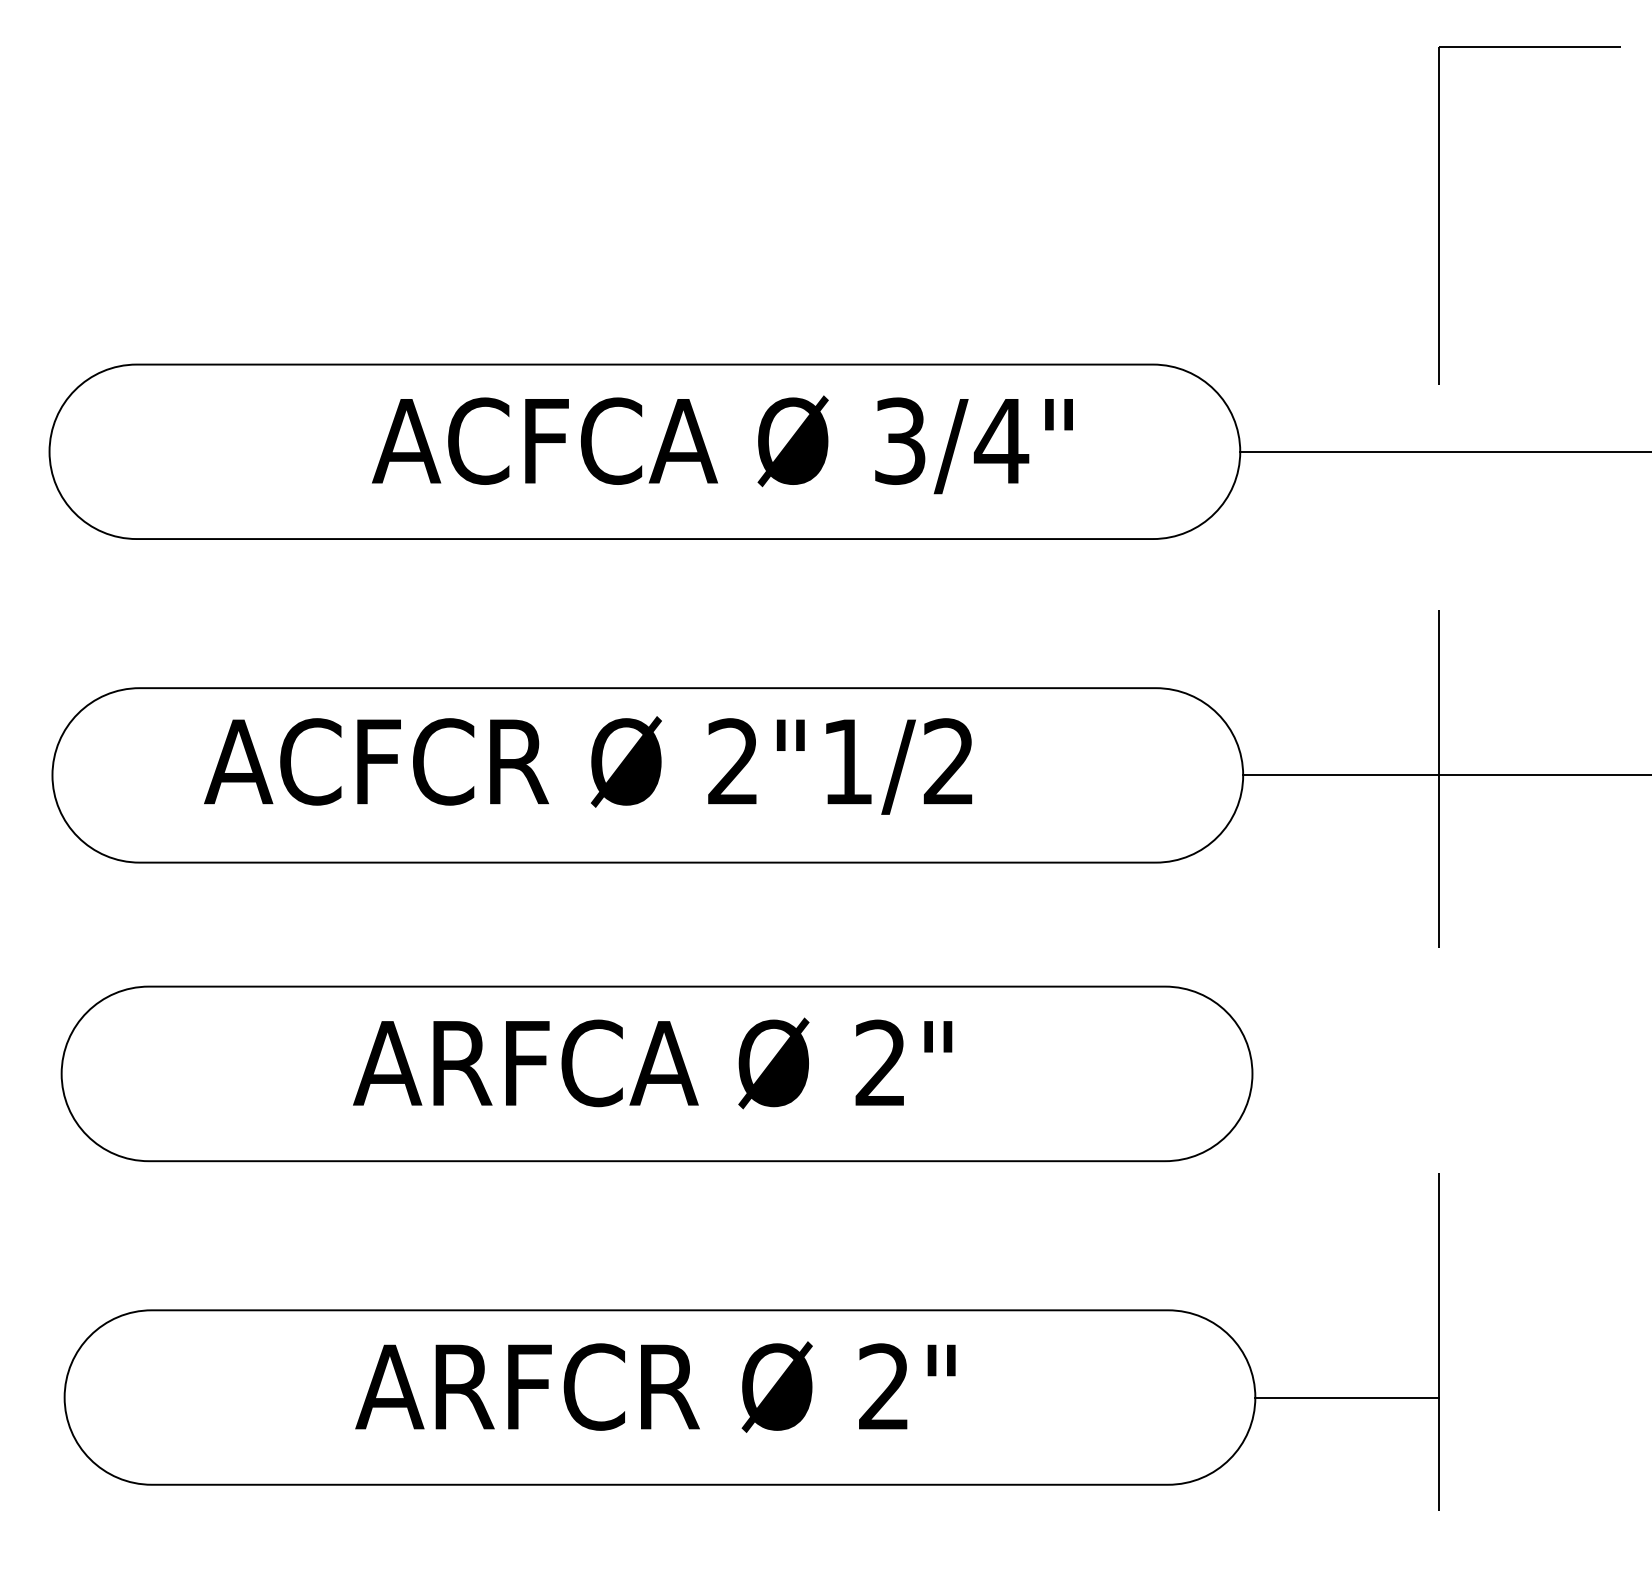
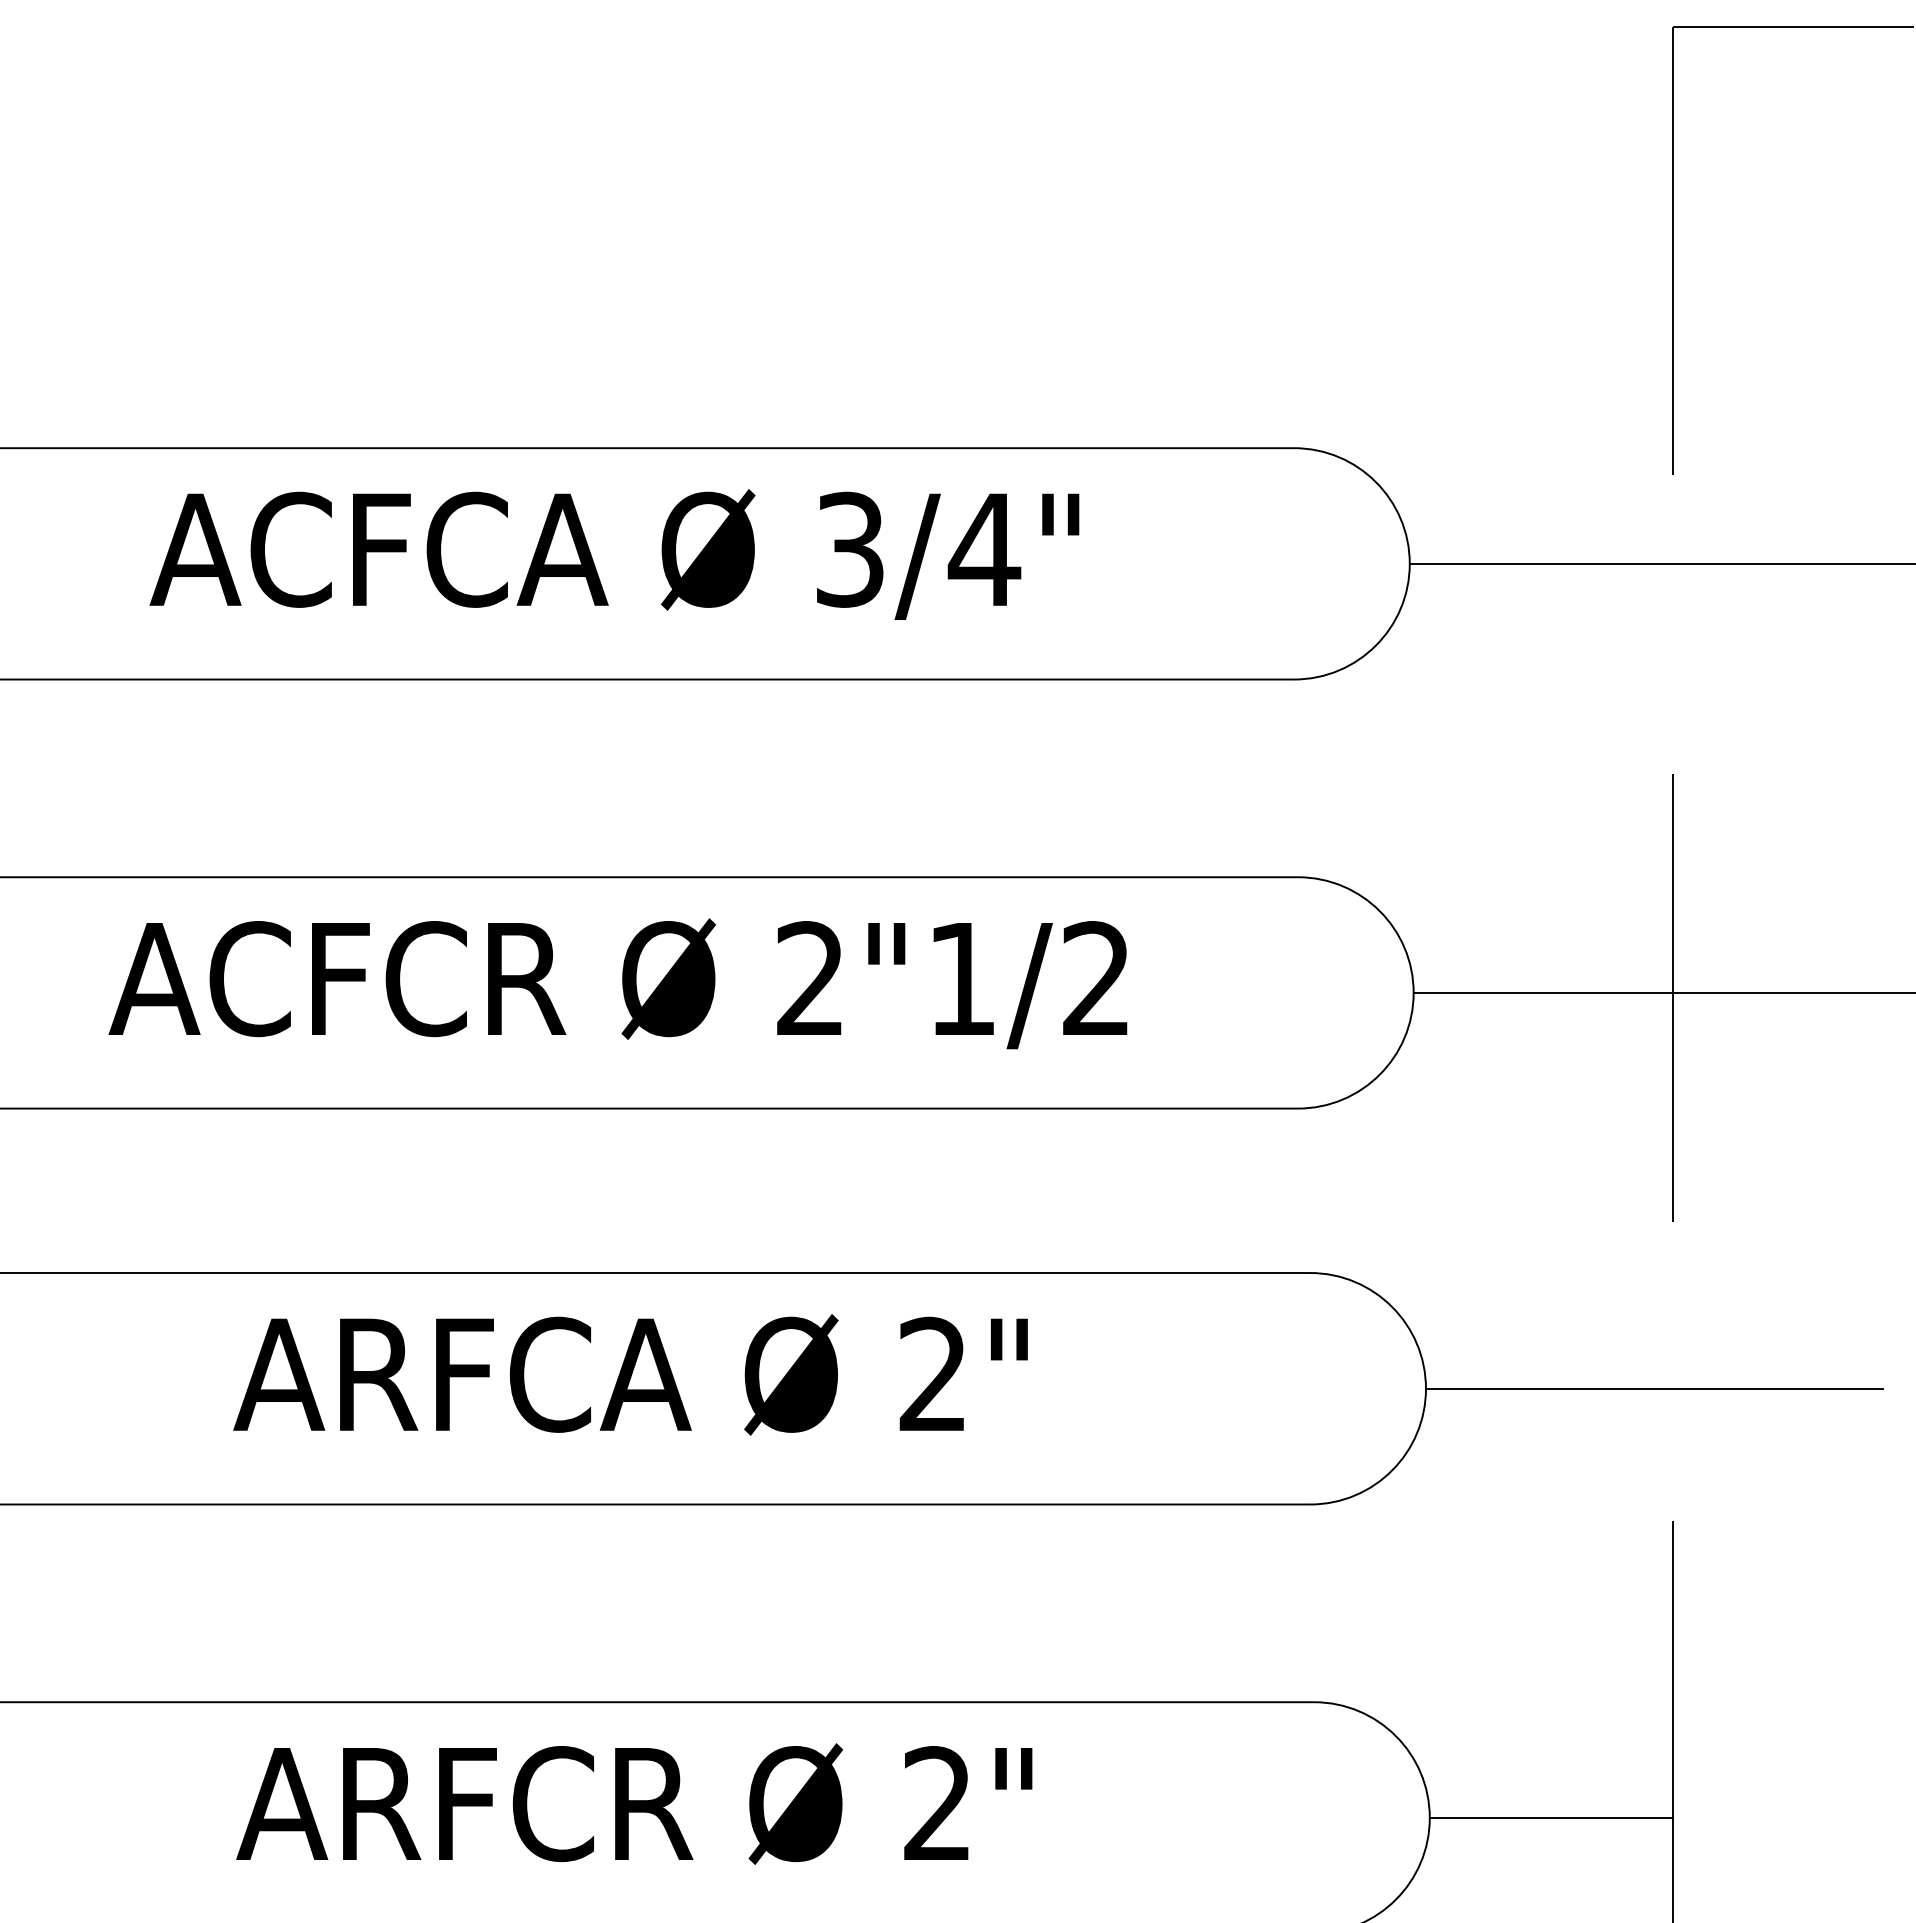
text: (722, 444) -> (614, 554), moved
text: (588, 765) -> (618, 983), moved
line: (1424, 1073) -> (1654, 1388), added

